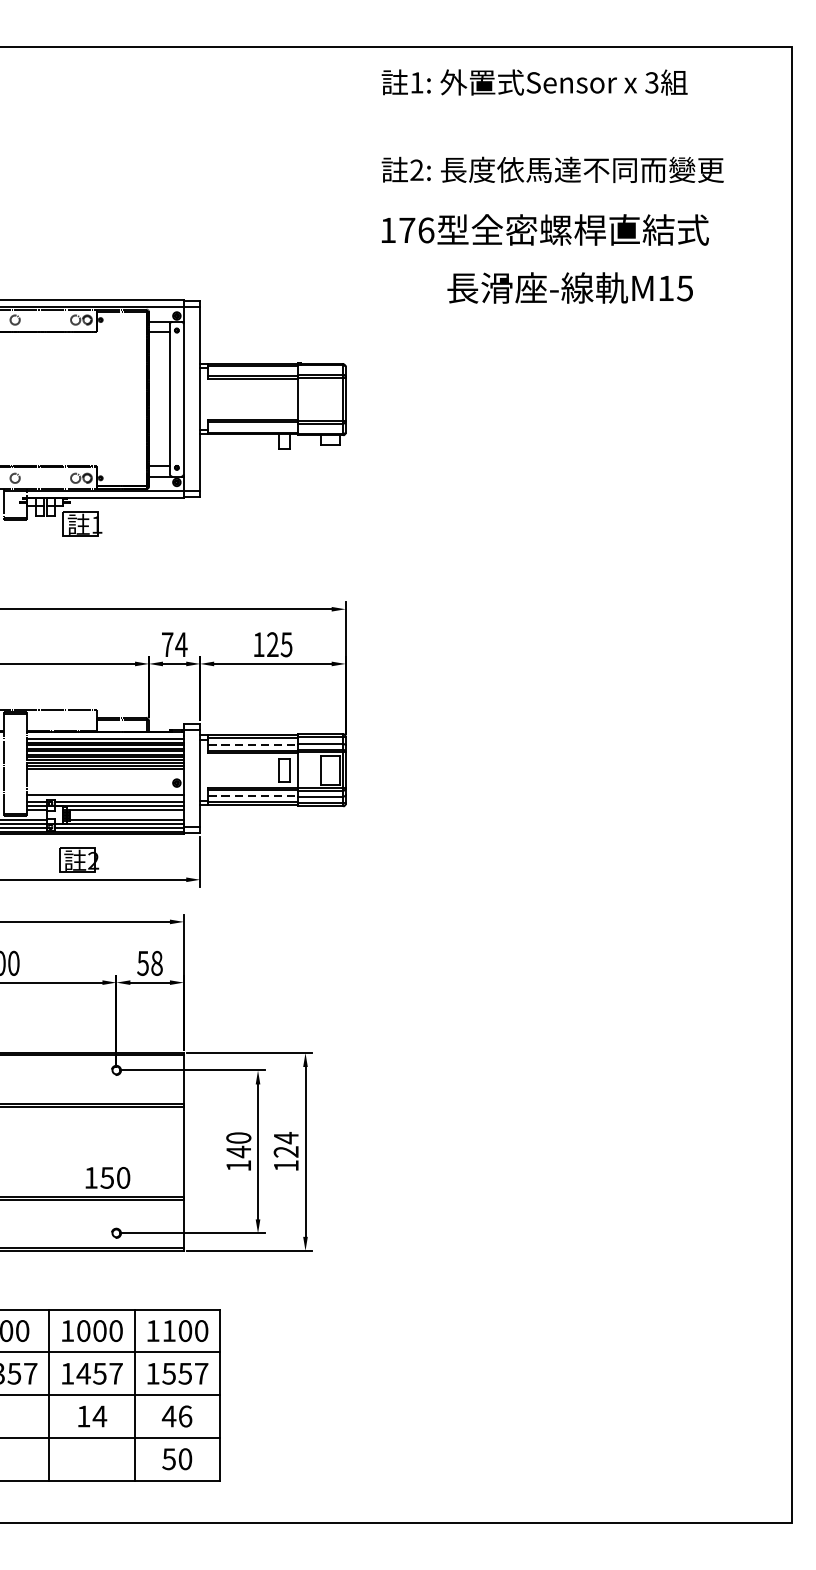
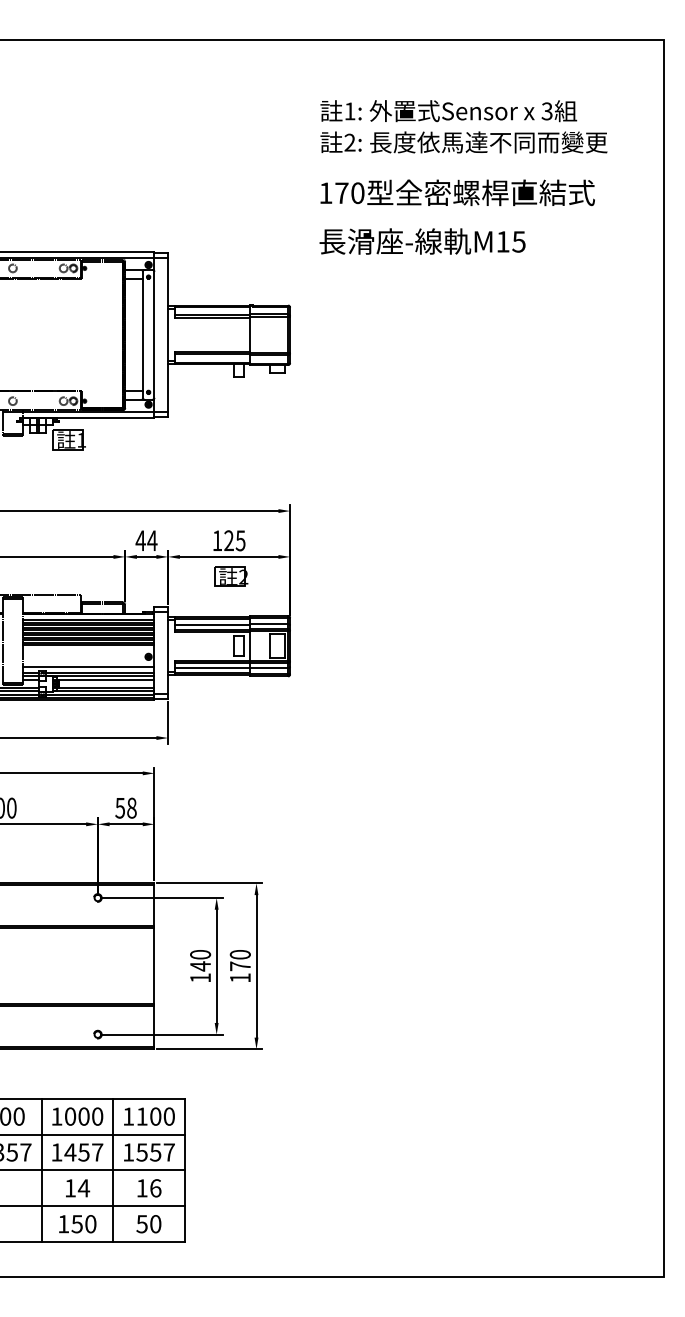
text: (534, 82) -> (448, 111), moved
text: (425, 229) -> (357, 192), 176 -> 170
text: (570, 287) -> (422, 241), moved
text: (167, 644) -> (140, 540), 74 -> 44
line: (253, 744) -> (212, 624), dashed -> solid
line: (253, 795) -> (212, 667), dashed -> solid
part: (79, 860) -> (231, 576), moved
text: (285, 1144) -> (239, 960), 124 -> 170
text: (107, 1178) -> (77, 1224), moved
text: (169, 1416) -> (142, 1188), 46 -> 16

